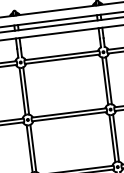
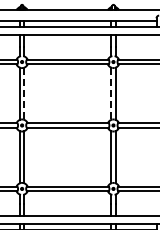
line: (105, 81) -> (111, 94), solid -> dashed
line: (26, 91) -> (24, 94), solid -> dashed

